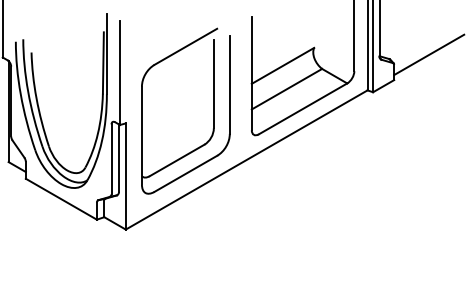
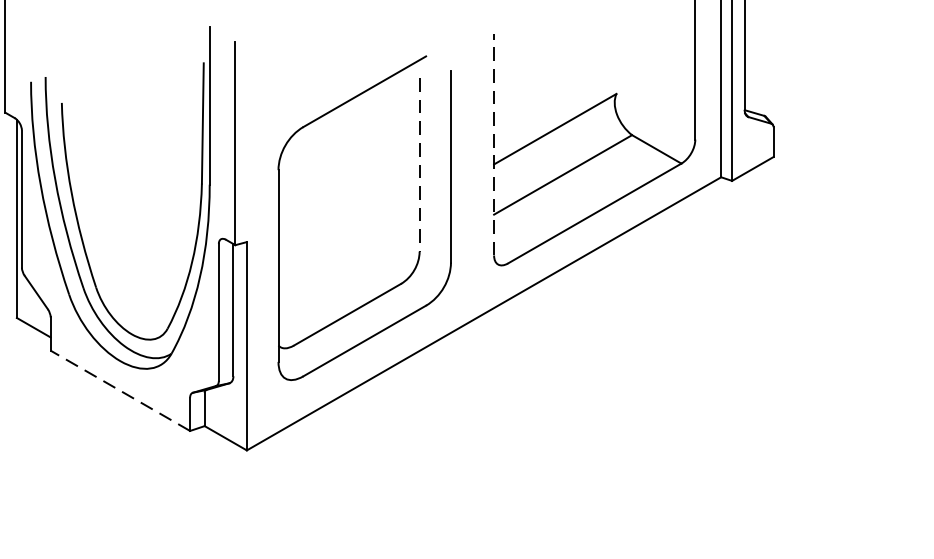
line: (429, 54) -> (842, 106), removed
line: (251, 73) -> (493, 144), solid -> dashed
line: (213, 84) -> (418, 165), solid -> dashed
line: (61, 199) -> (120, 391), solid -> dashed

